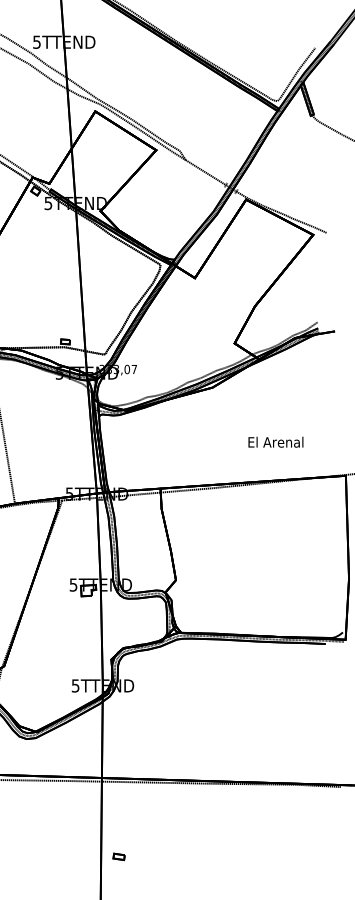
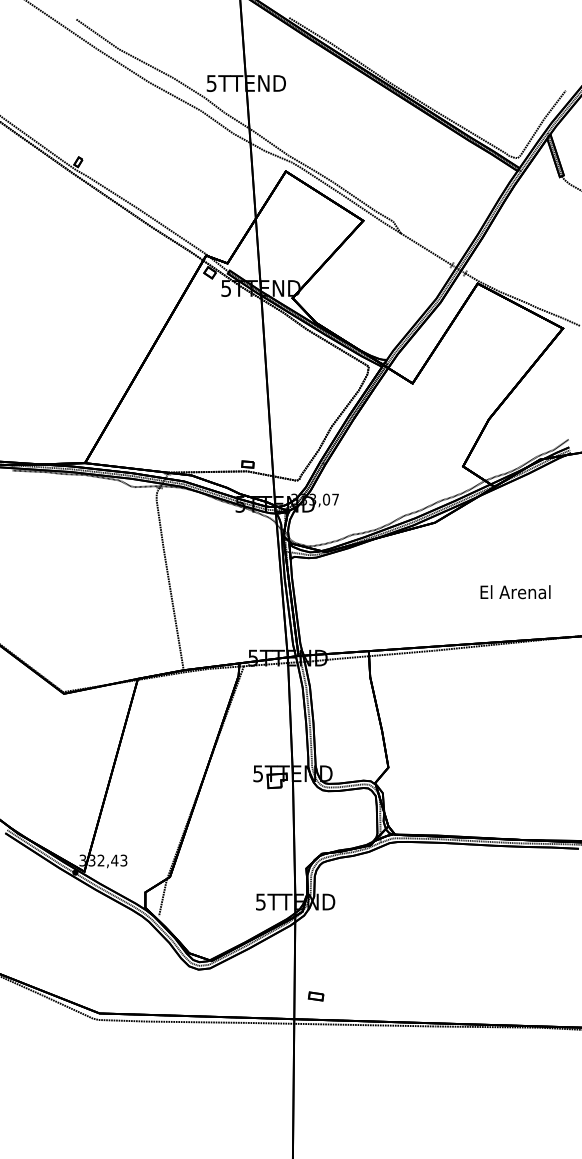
part: (118, 856) -> (315, 996), moved

